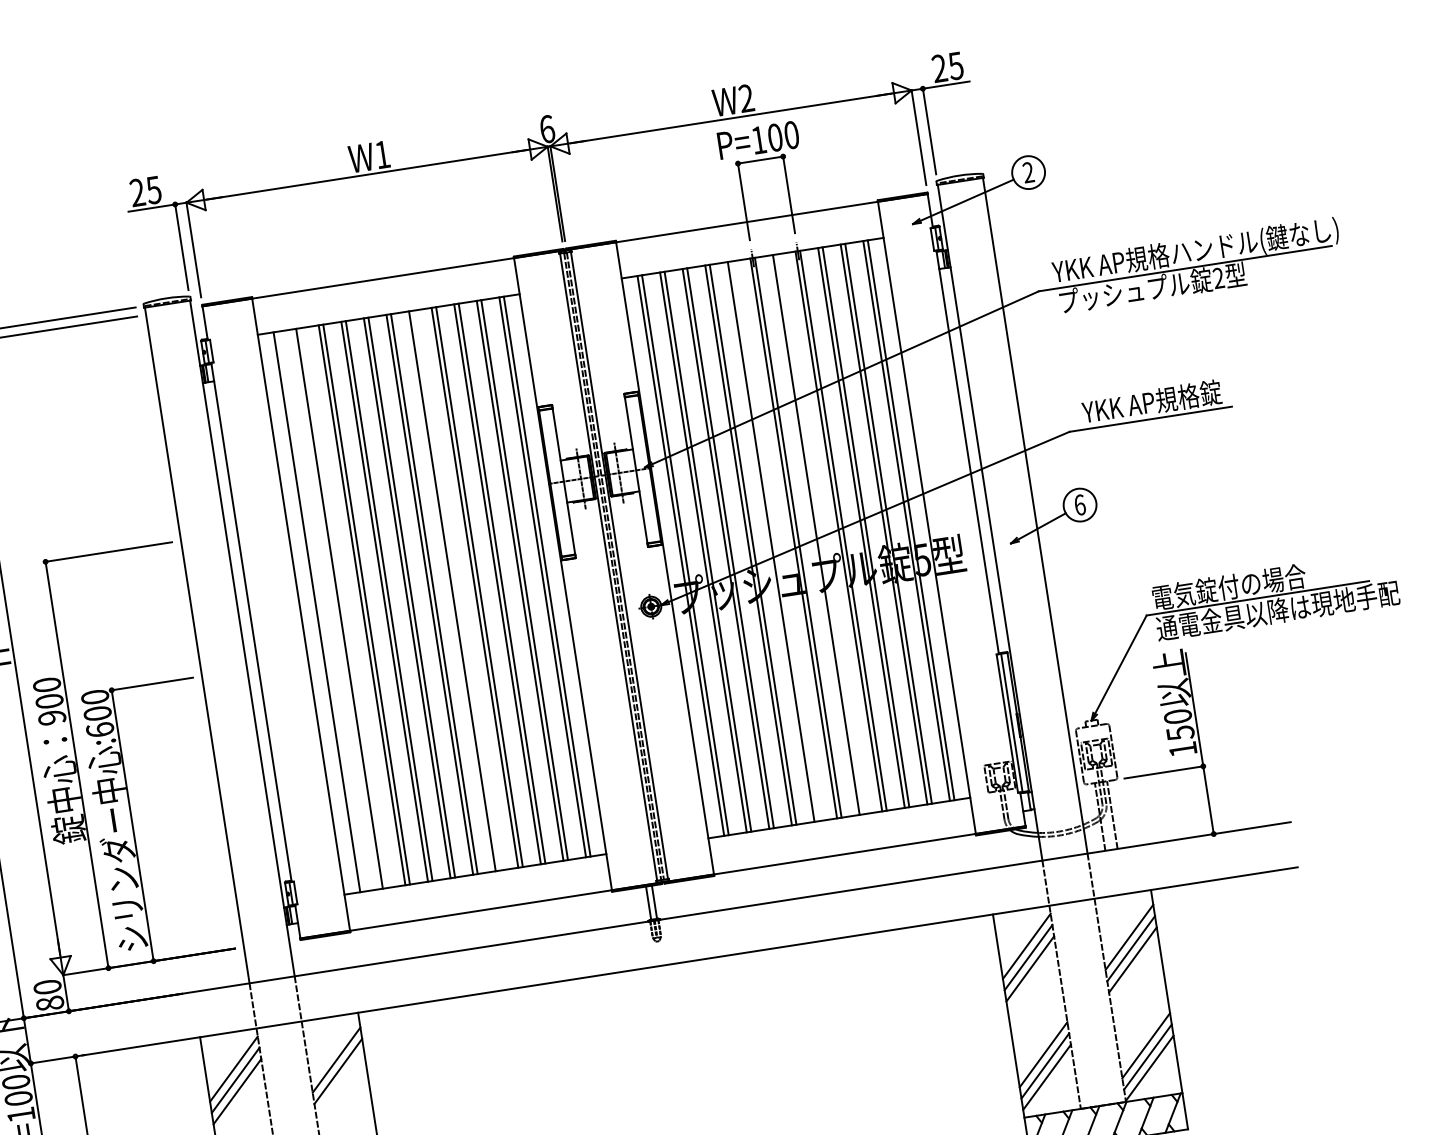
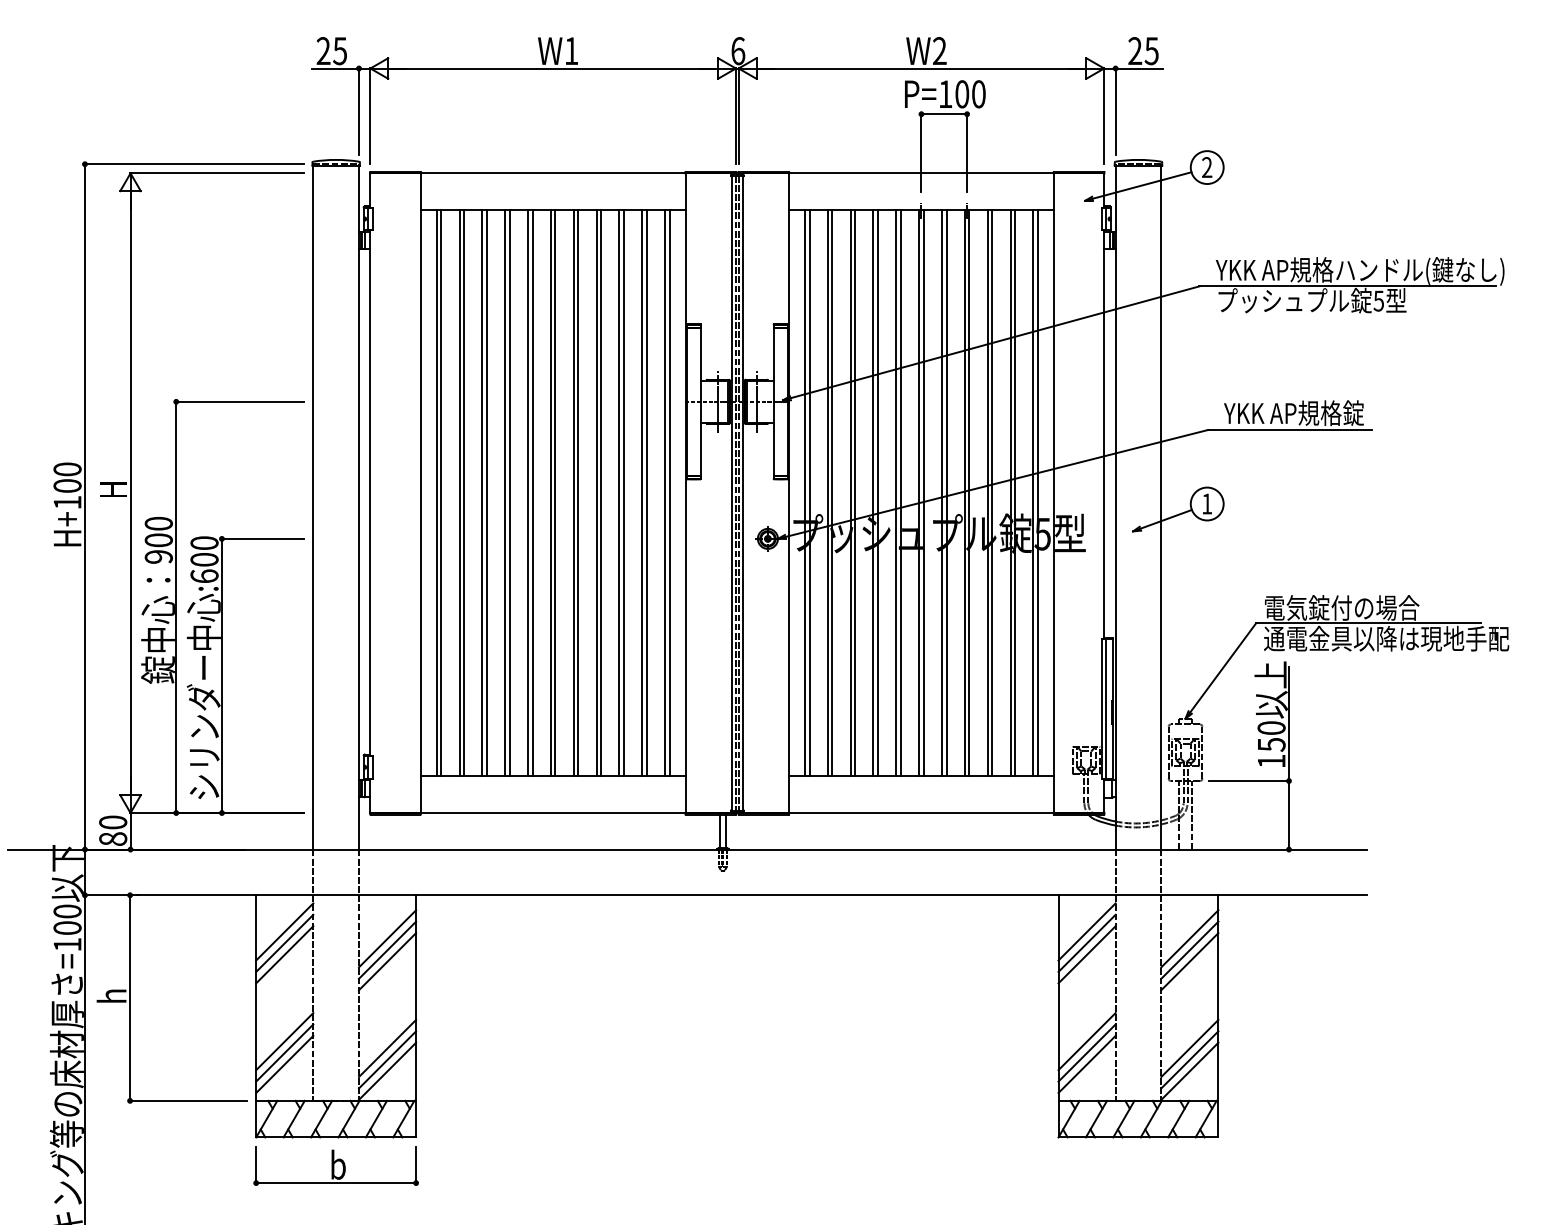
text: (1218, 277) -> (1378, 300), 2 -> 5
text: (1080, 504) -> (1207, 503), 6 -> 1
line: (820, 533) -> (946, 492), added
line: (775, 540) -> (900, 492), added
line: (456, 589) -> (578, 492), added
line: (344, 607) -> (464, 492), added
line: (321, 610) -> (441, 492), added
line: (339, 1082) -> (387, 961), added

